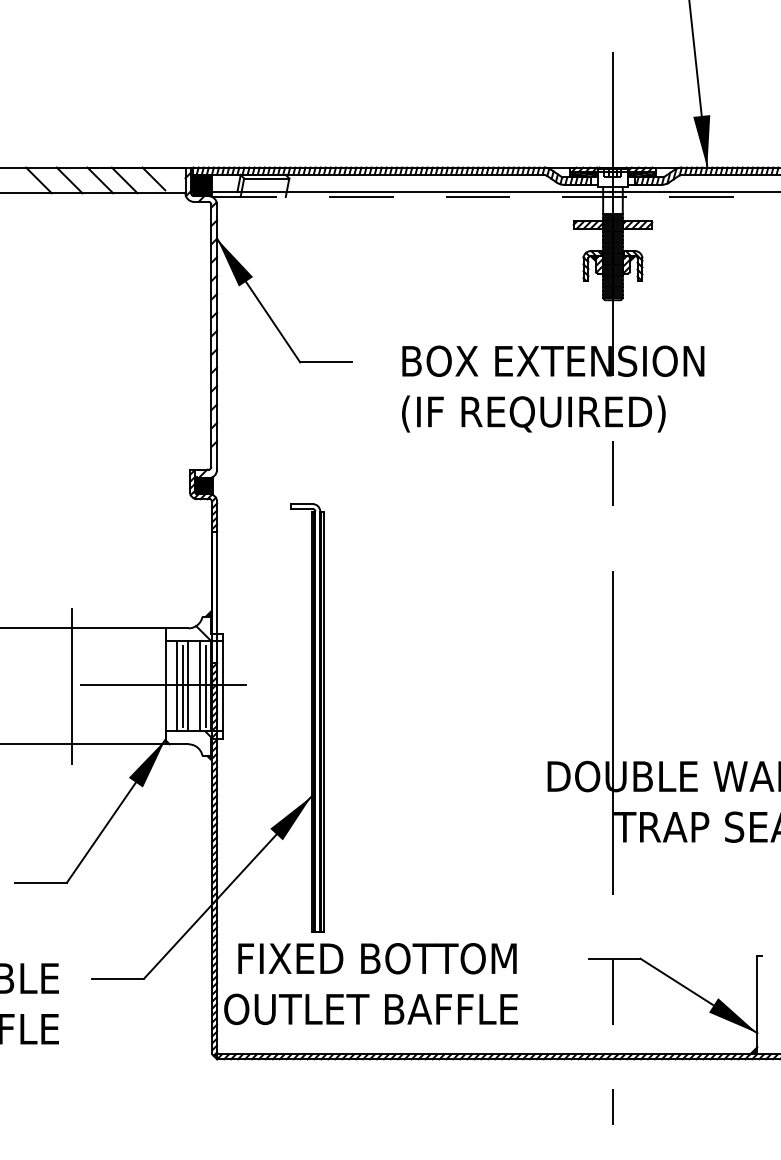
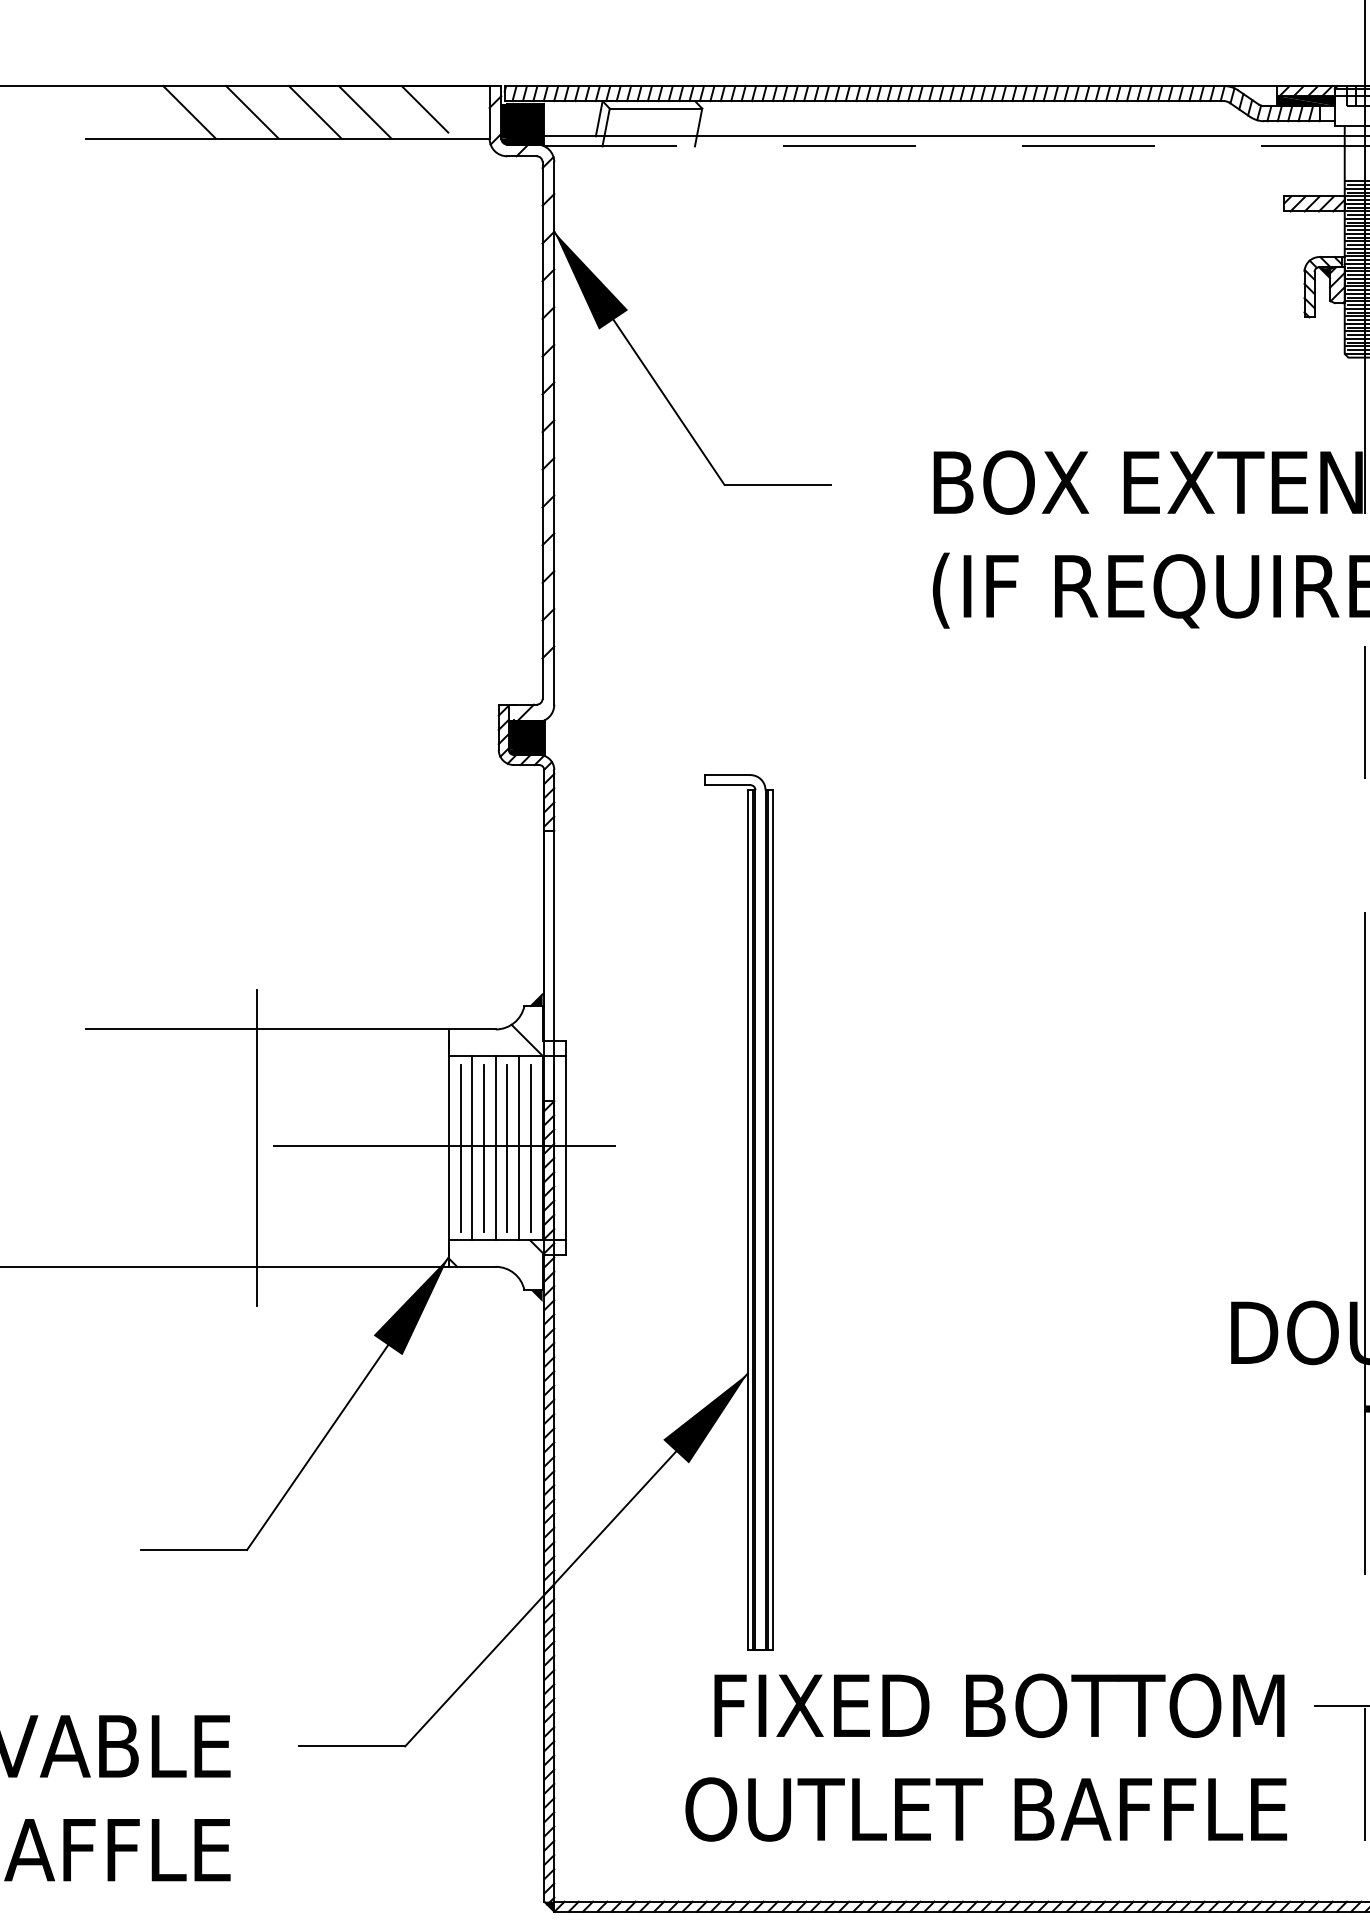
line: (171, 686) -> (460, 1148), added
line: (194, 686) -> (508, 1148), added
text: (370, 984) -> (985, 1758), moved

